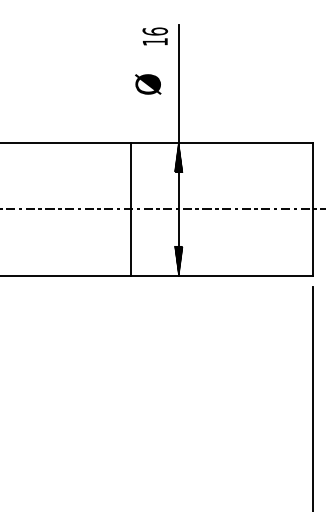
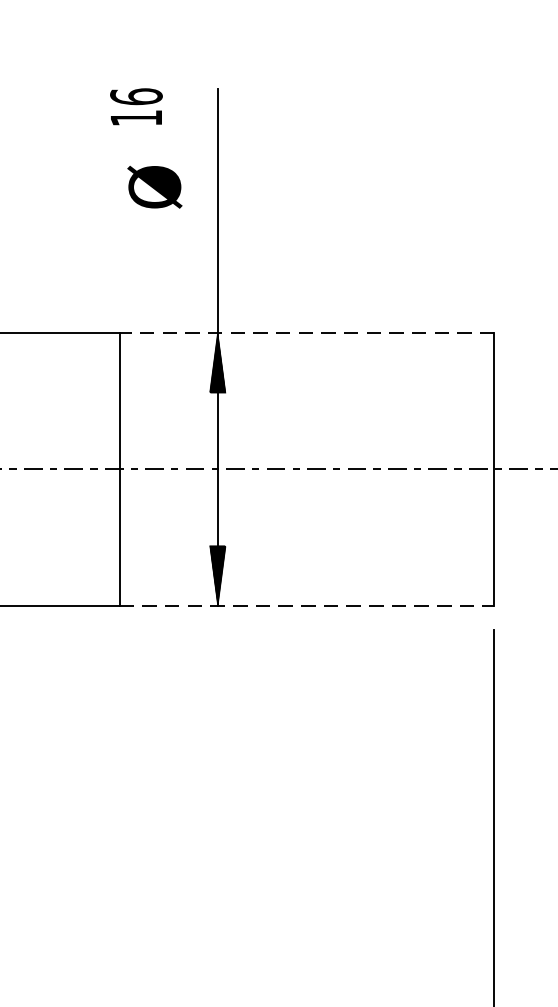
text: (154, 36) -> (134, 106), moved
text: (148, 84) -> (155, 187), moved
line: (222, 143) -> (307, 333), solid -> dashed
line: (222, 275) -> (307, 605), solid -> dashed

